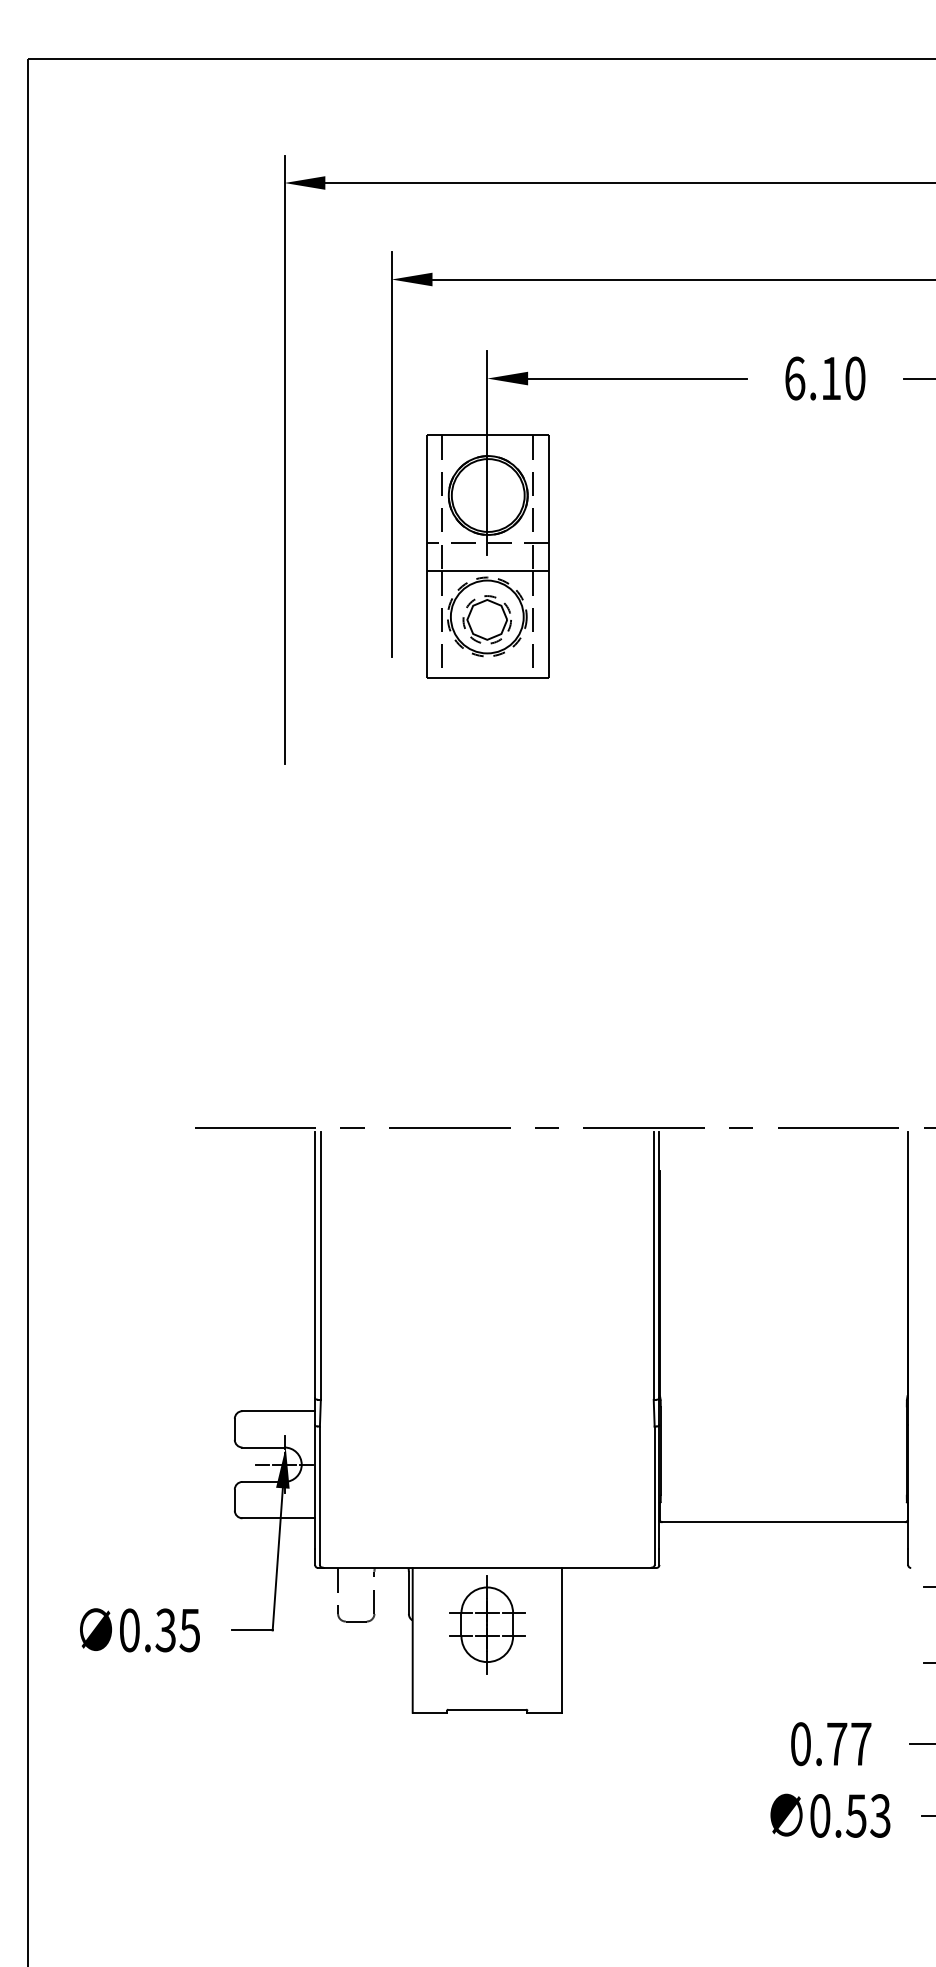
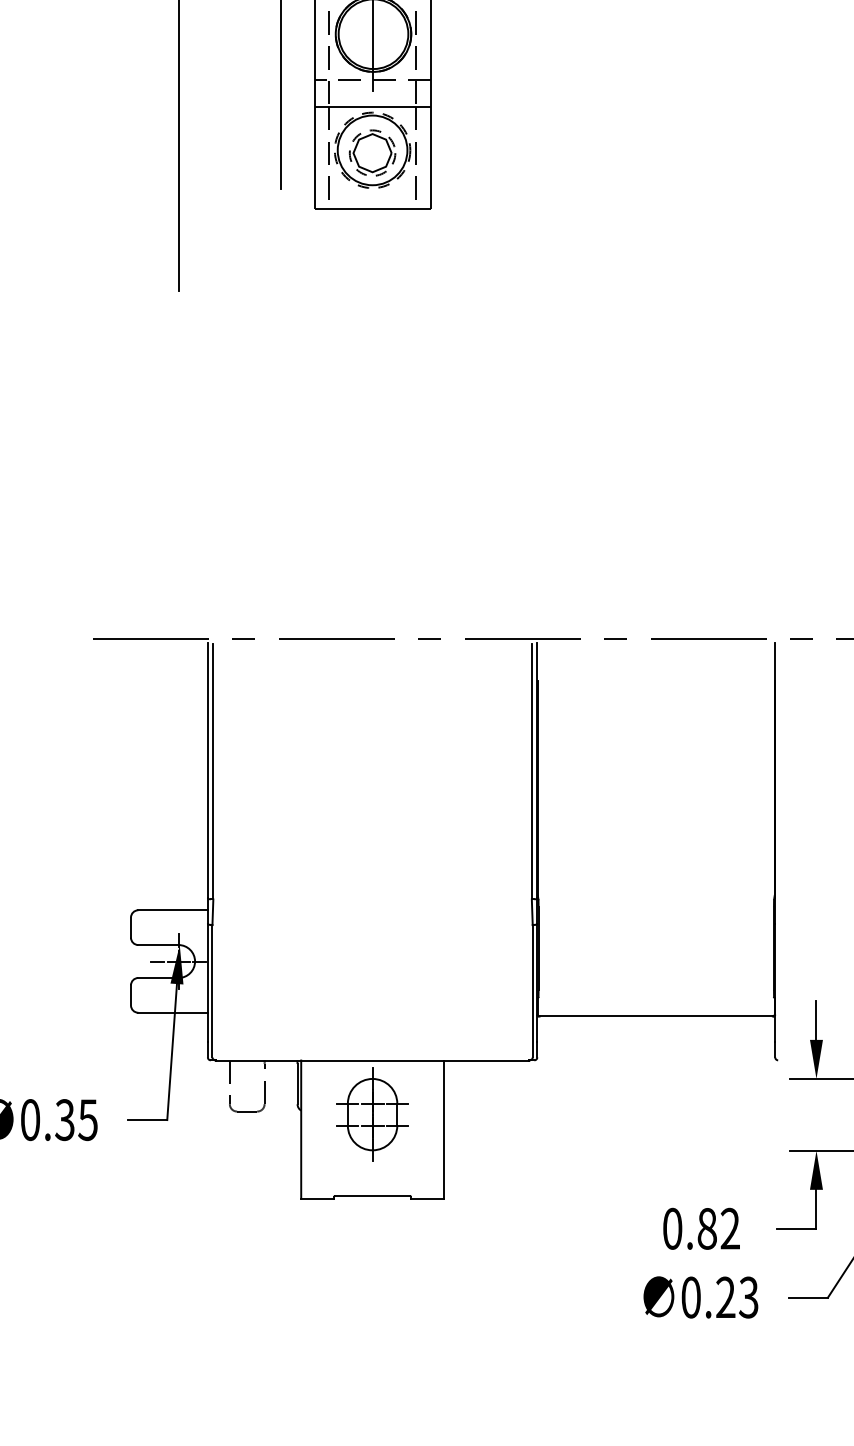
text: (849, 1744) -> (719, 1229), 0.77 -> 0.82
text: (855, 1815) -> (724, 1297), 0.53 -> 0.23

